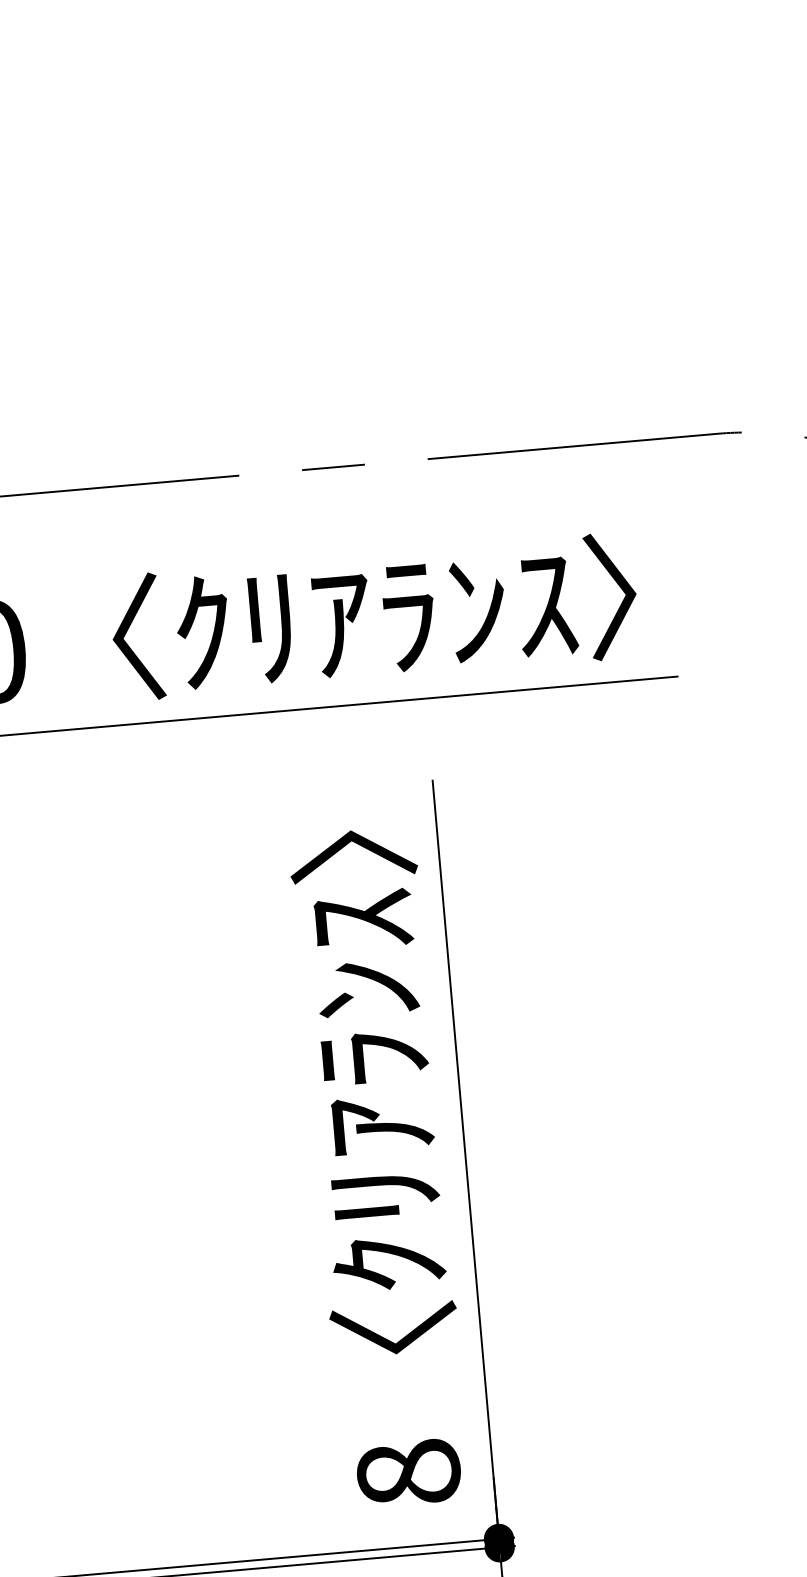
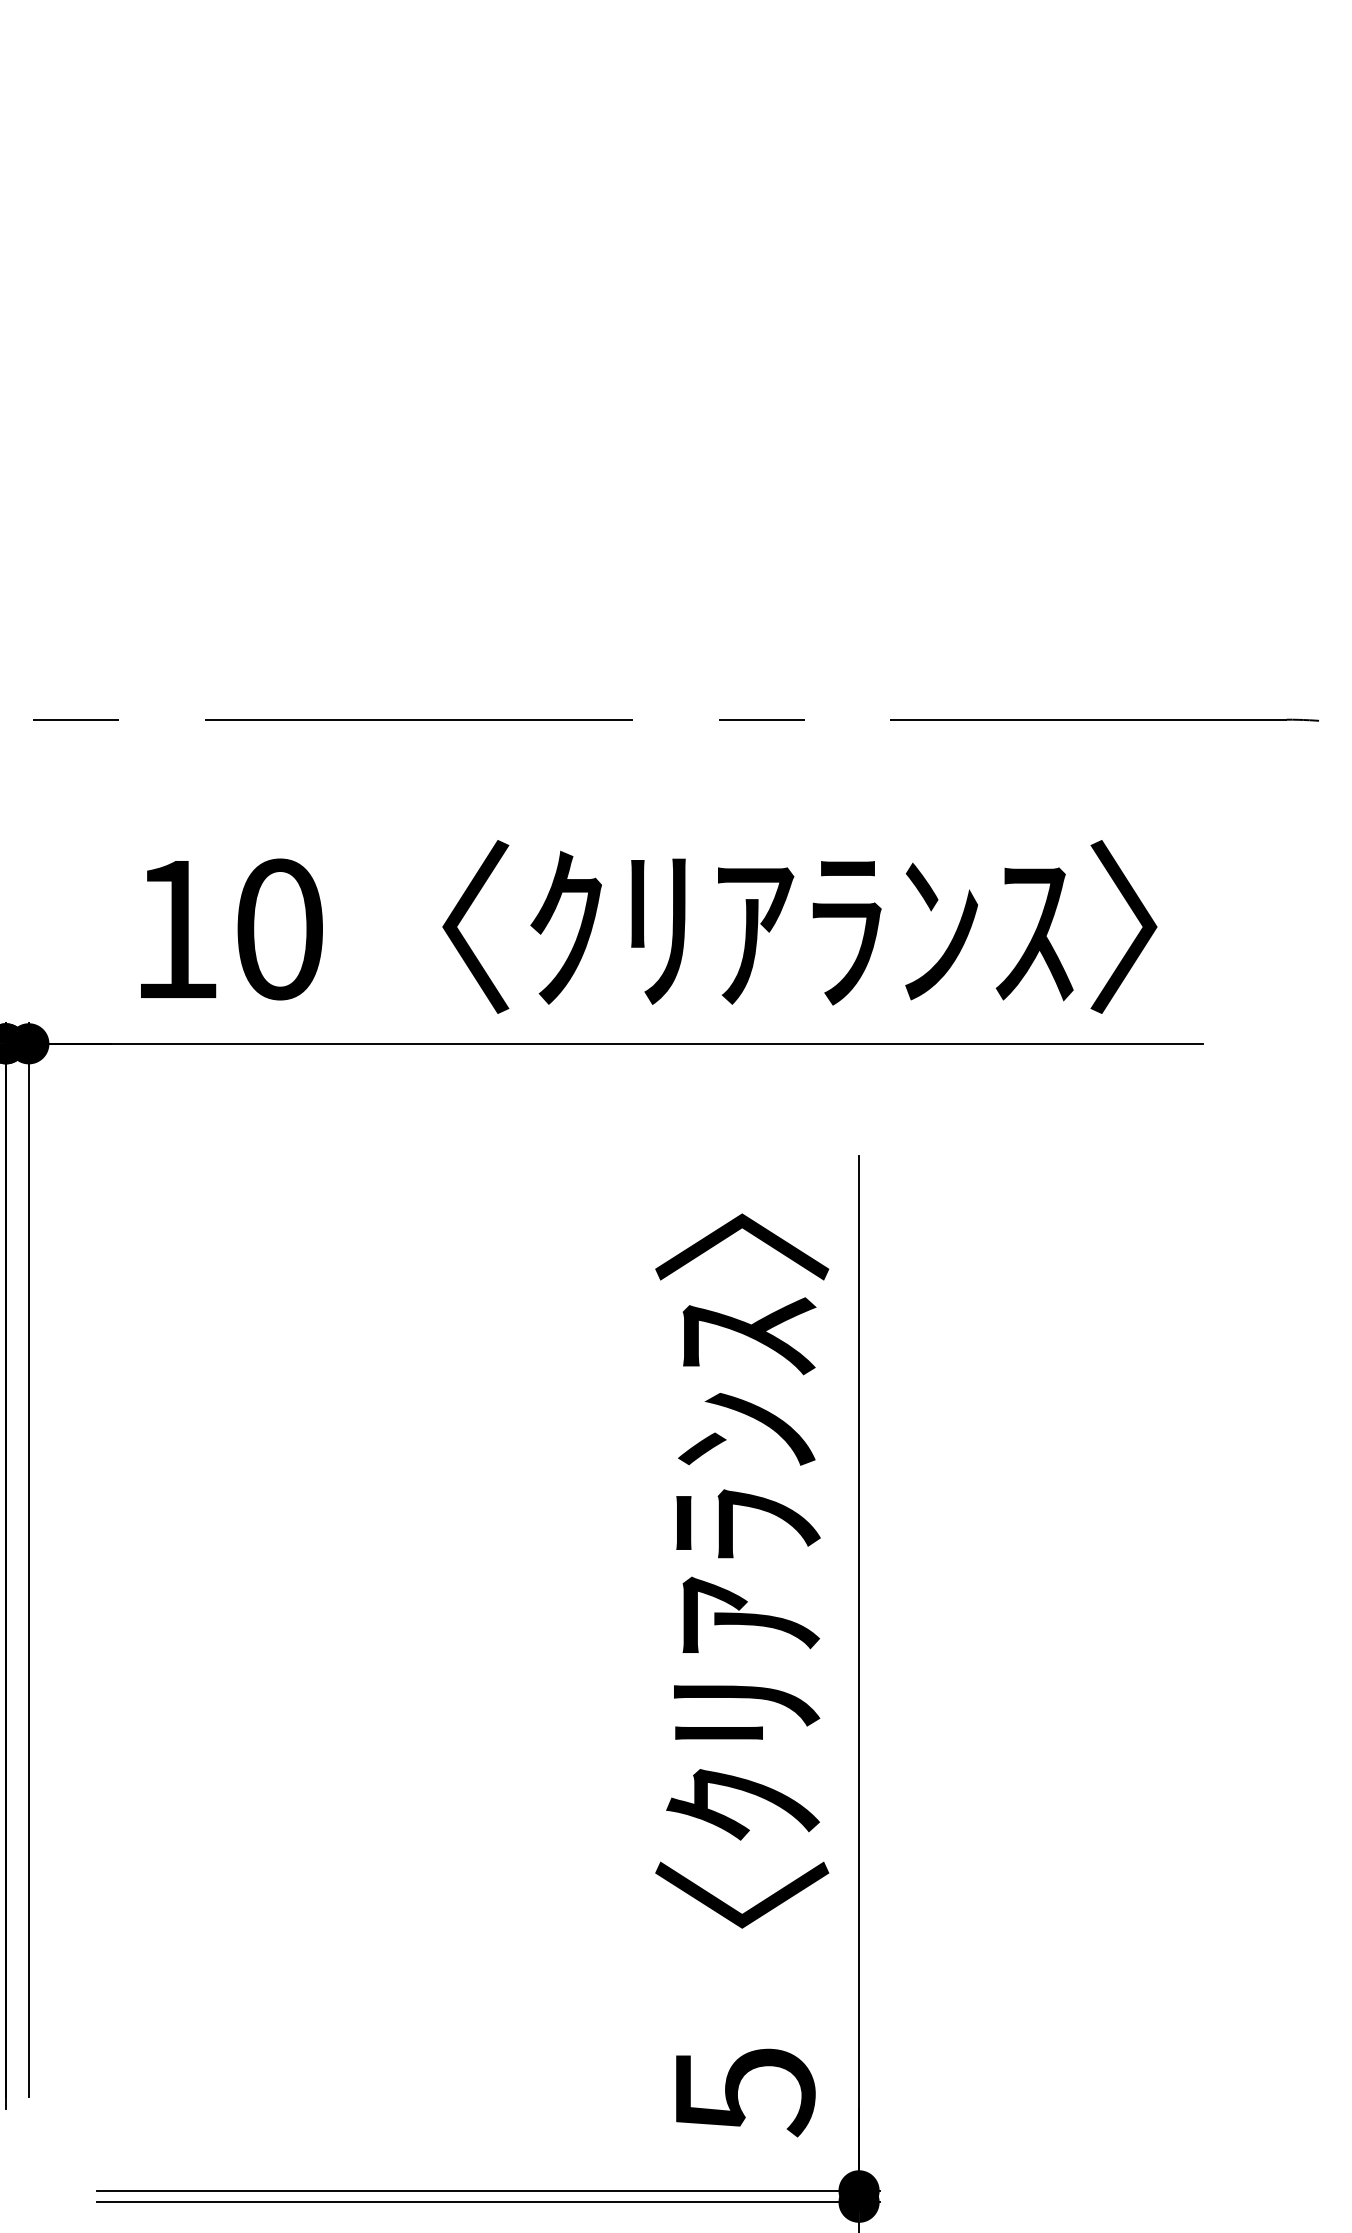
text: (408, 1474) -> (744, 2092), 8 -> 5

